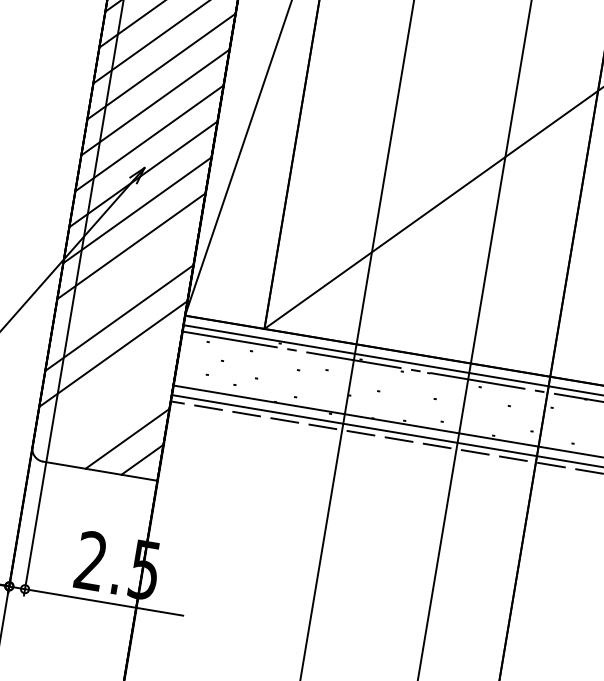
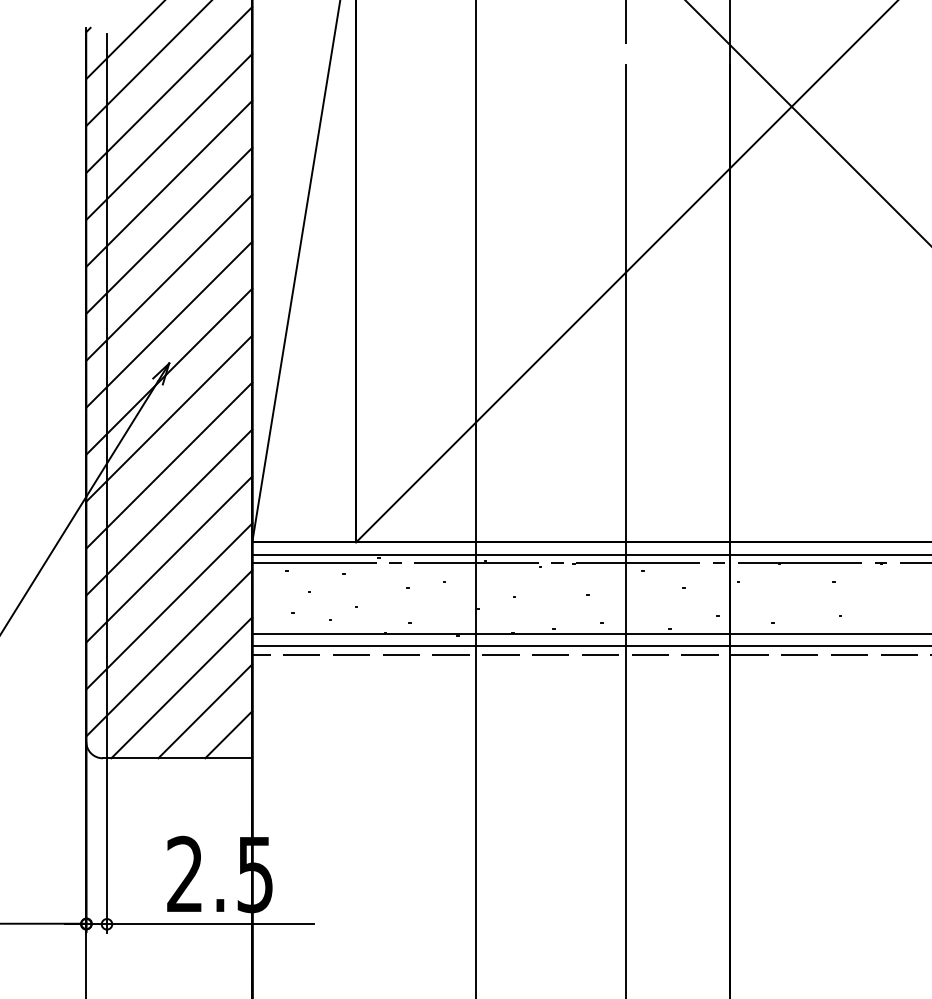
line: (125, 282) -> (169, 512), added
line: (107, 390) -> (169, 653), added
line: (112, 417) -> (181, 687), added

